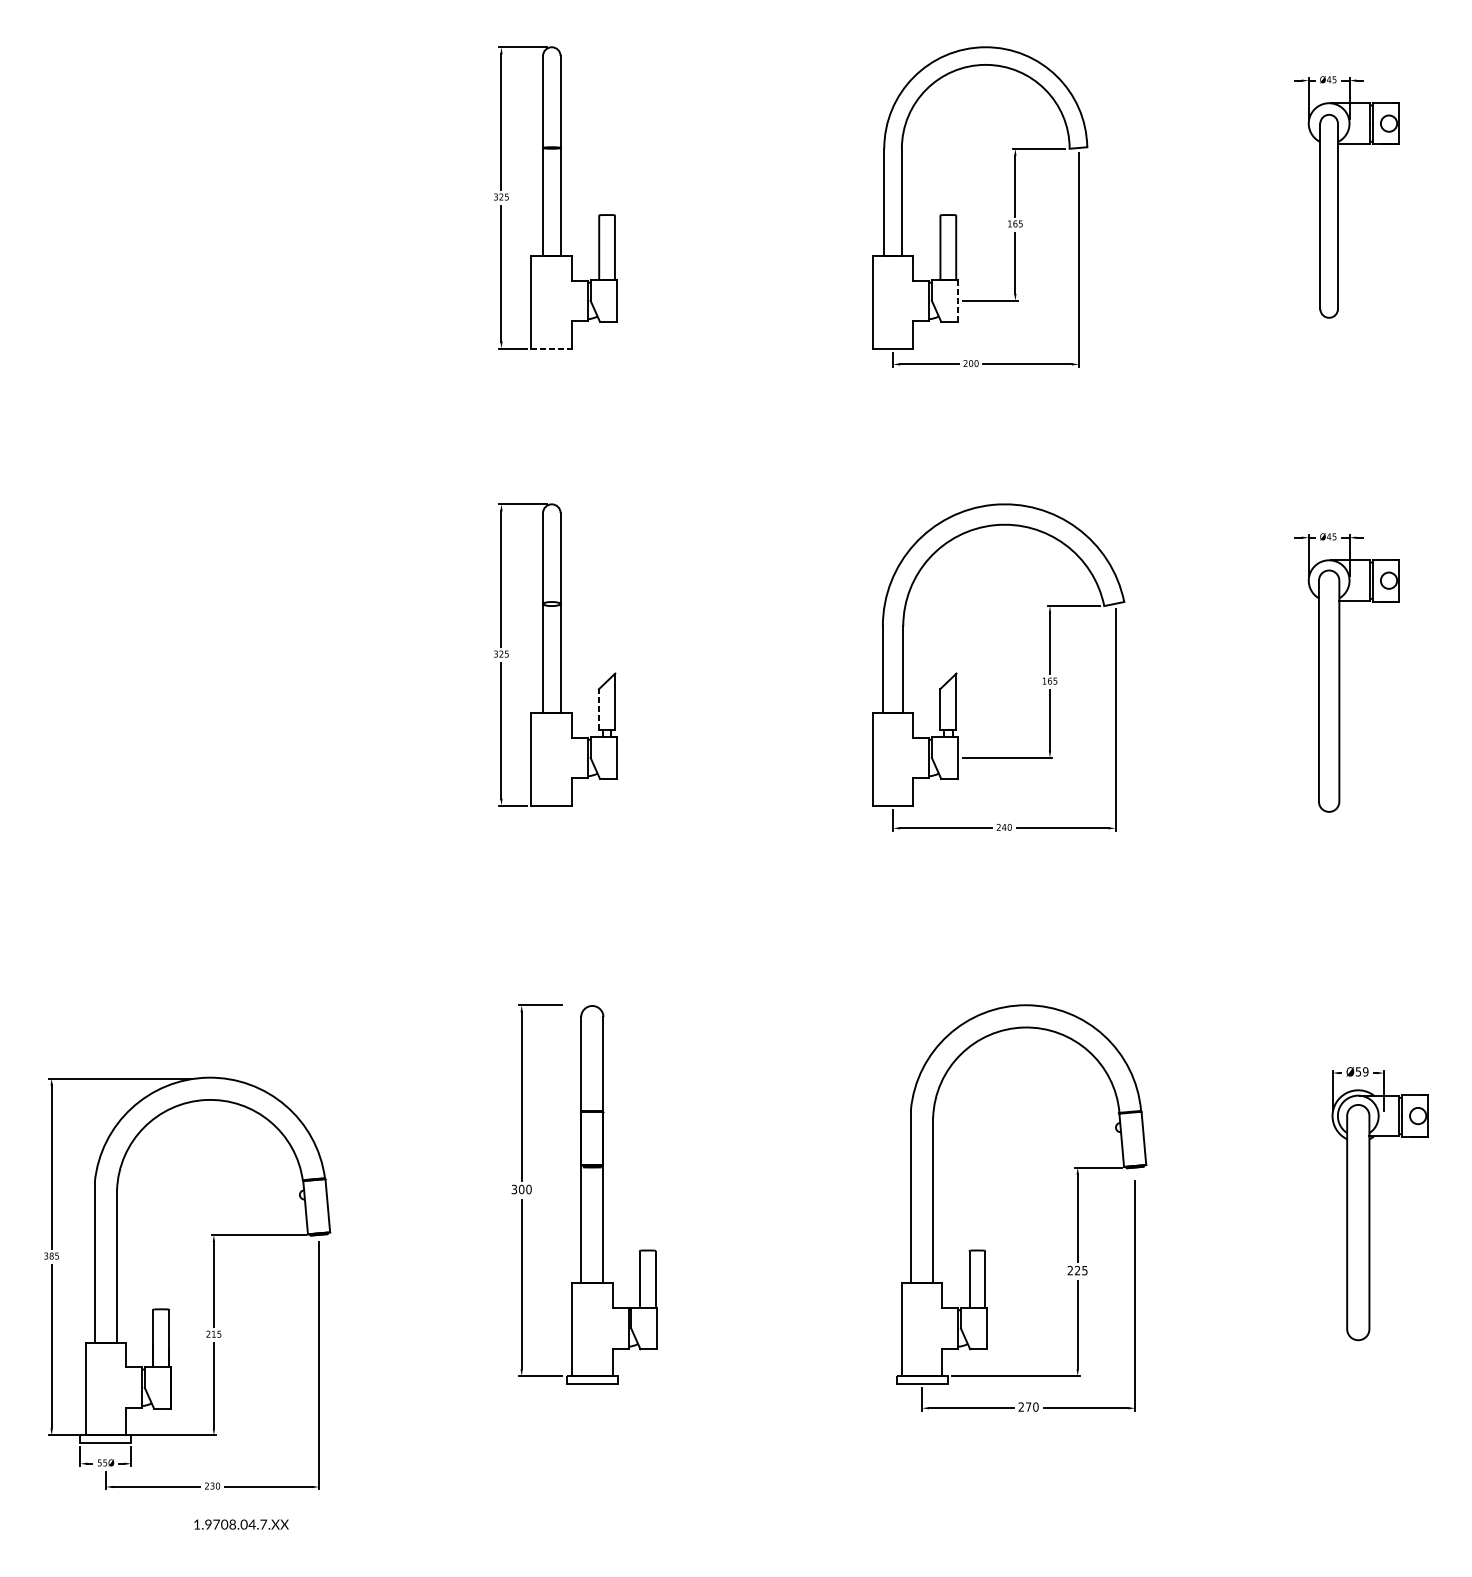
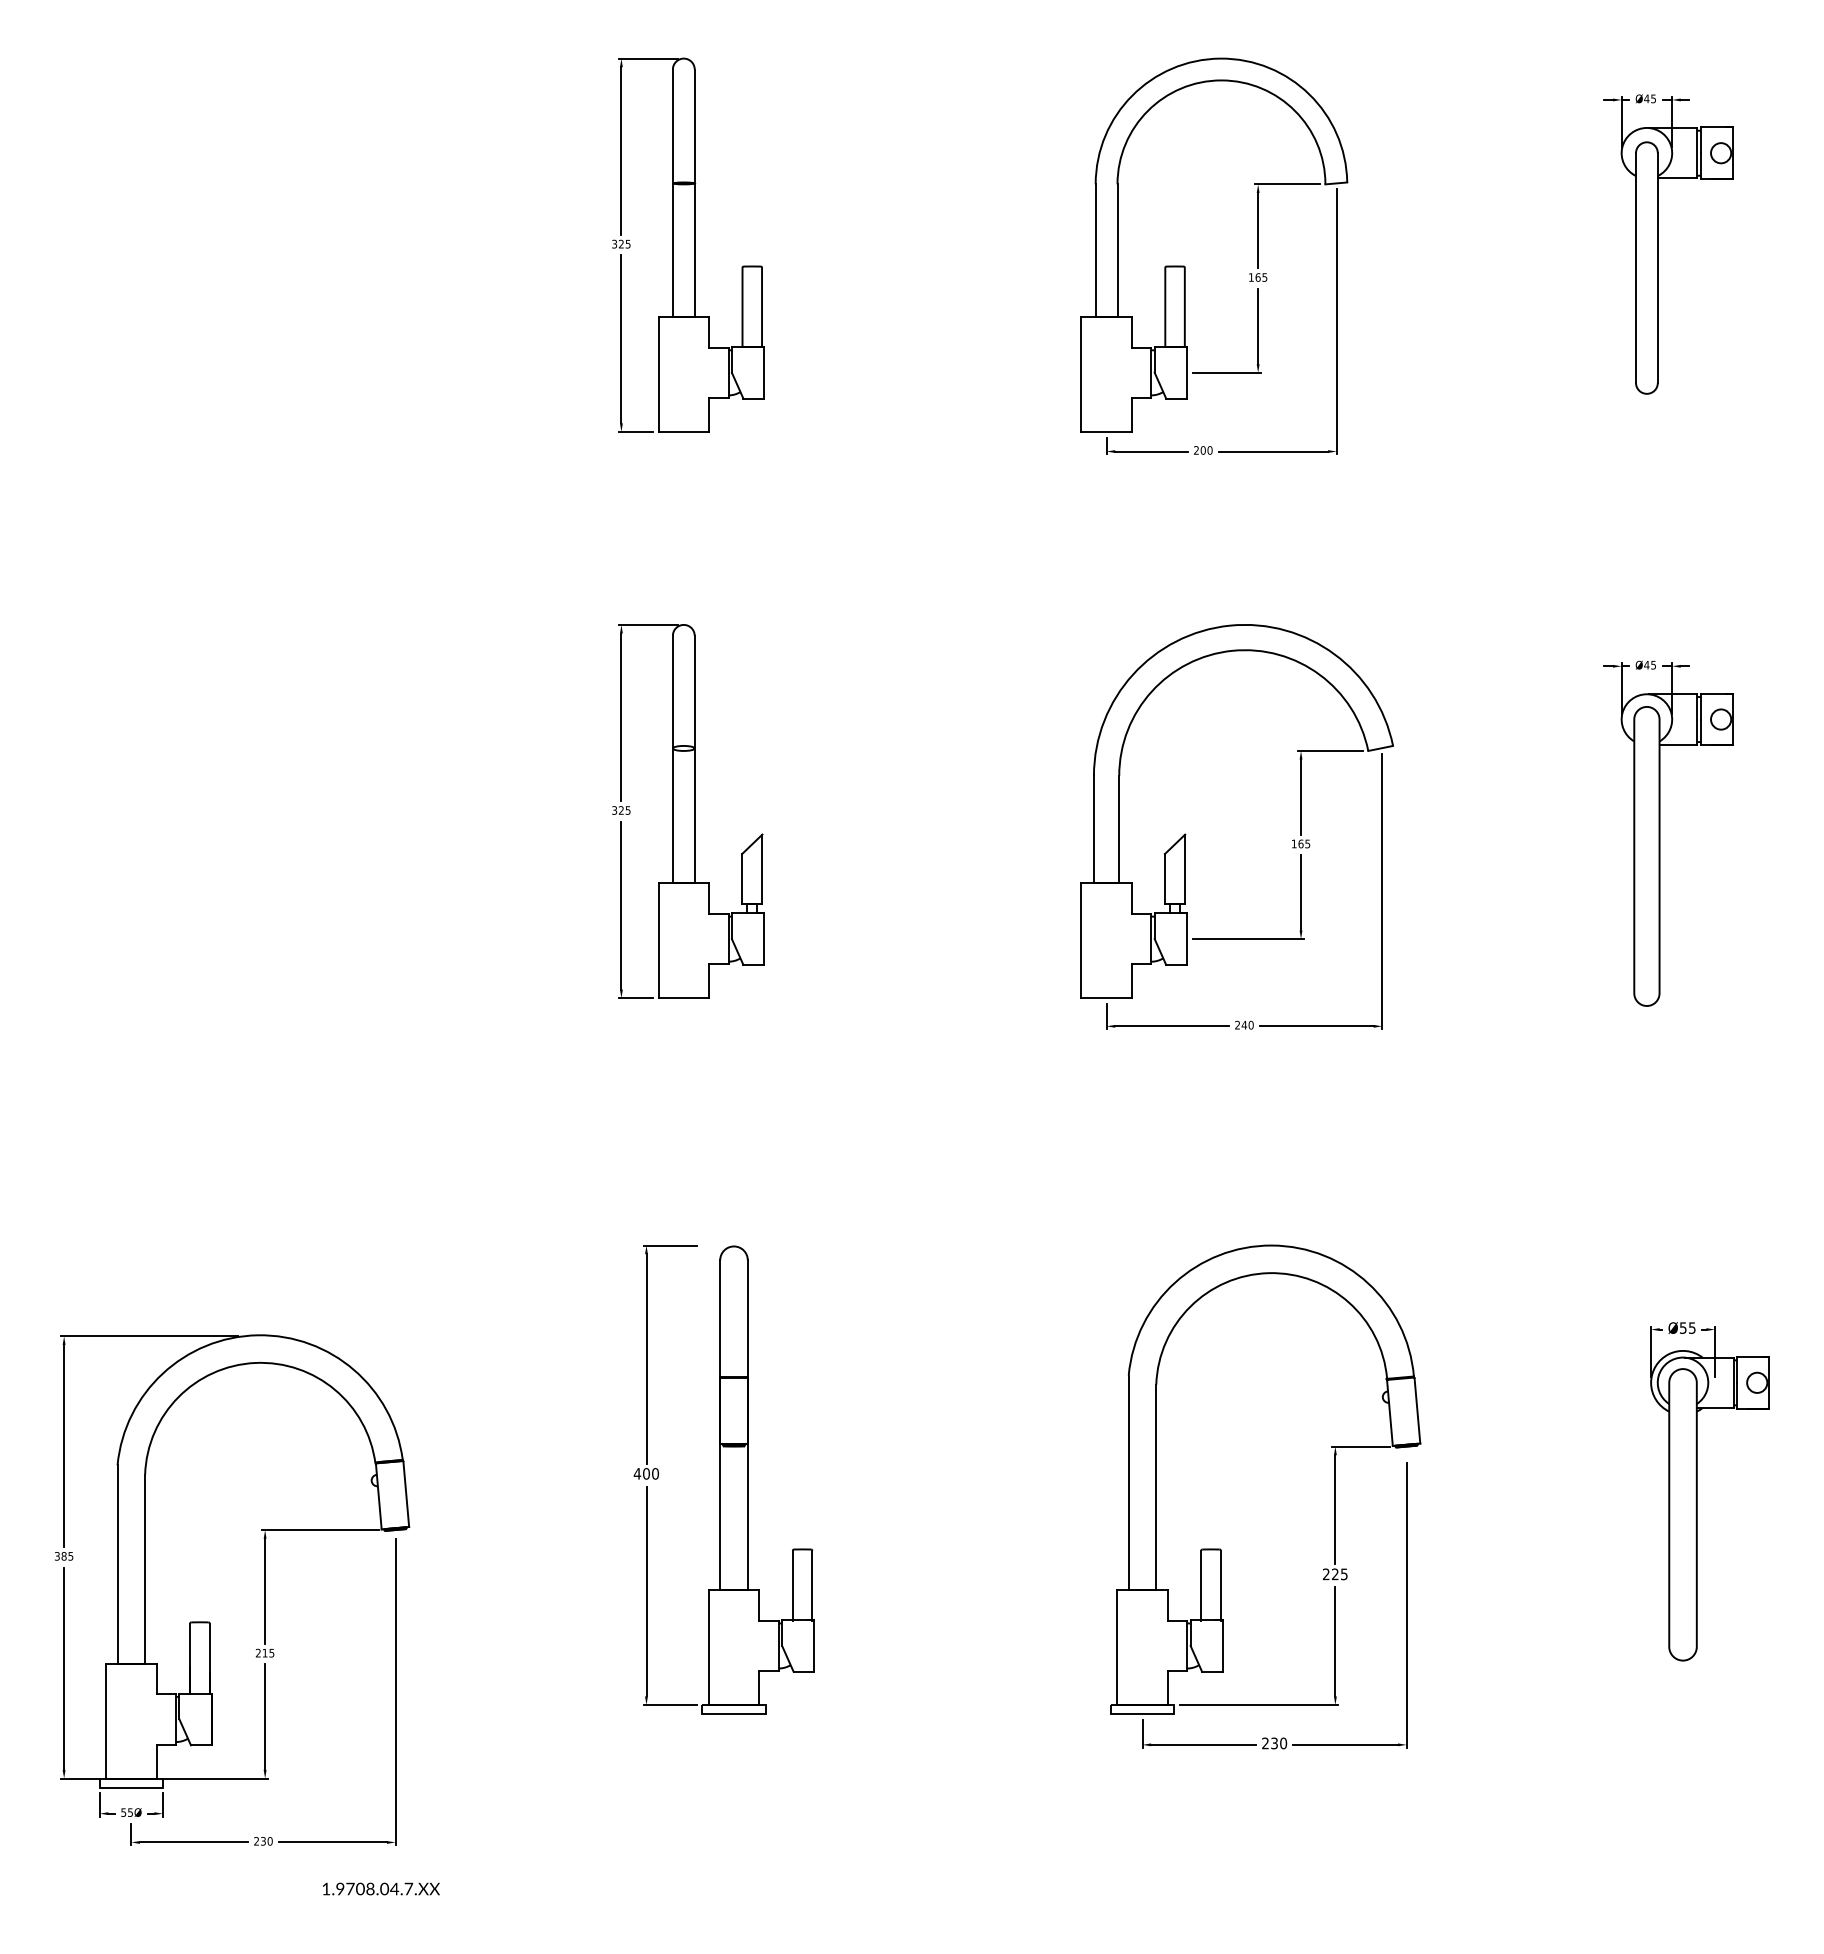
line: (958, 300) -> (1187, 372), dashed -> solid
line: (552, 348) -> (684, 431), dashed -> solid
line: (599, 709) -> (742, 878), dashed -> solid
text: (1365, 1071) -> (1691, 1327), Ø59 -> Ø55
text: (514, 1189) -> (637, 1473), 300 -> 400
text: (1028, 1407) -> (1274, 1743), 270 -> 230
text: (241, 1524) -> (381, 1888), moved

